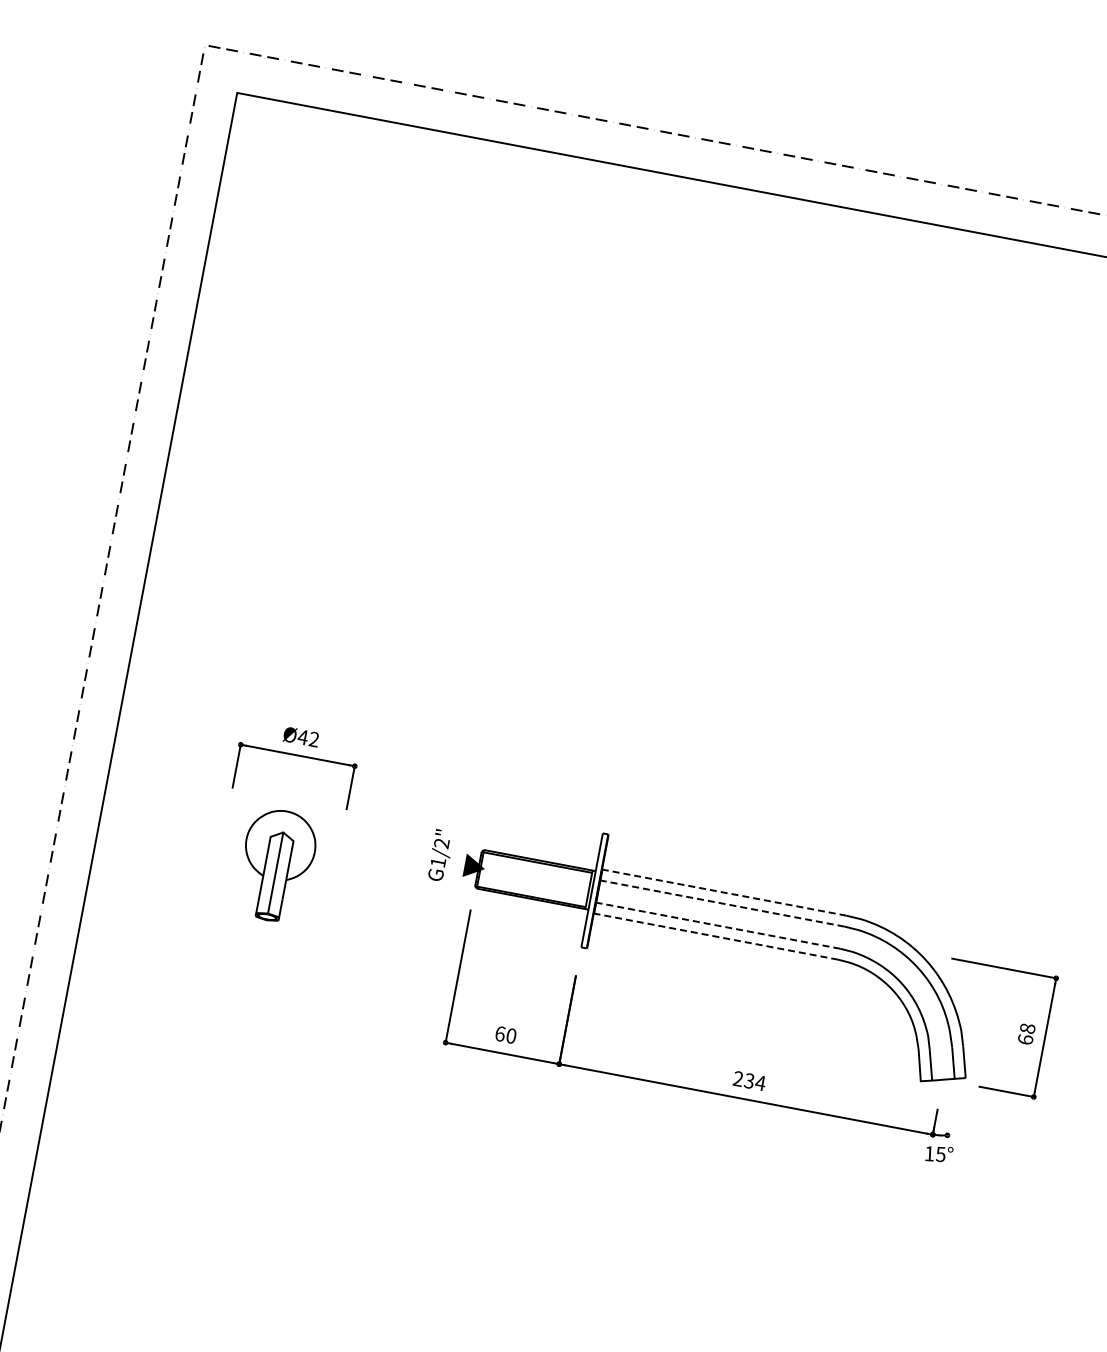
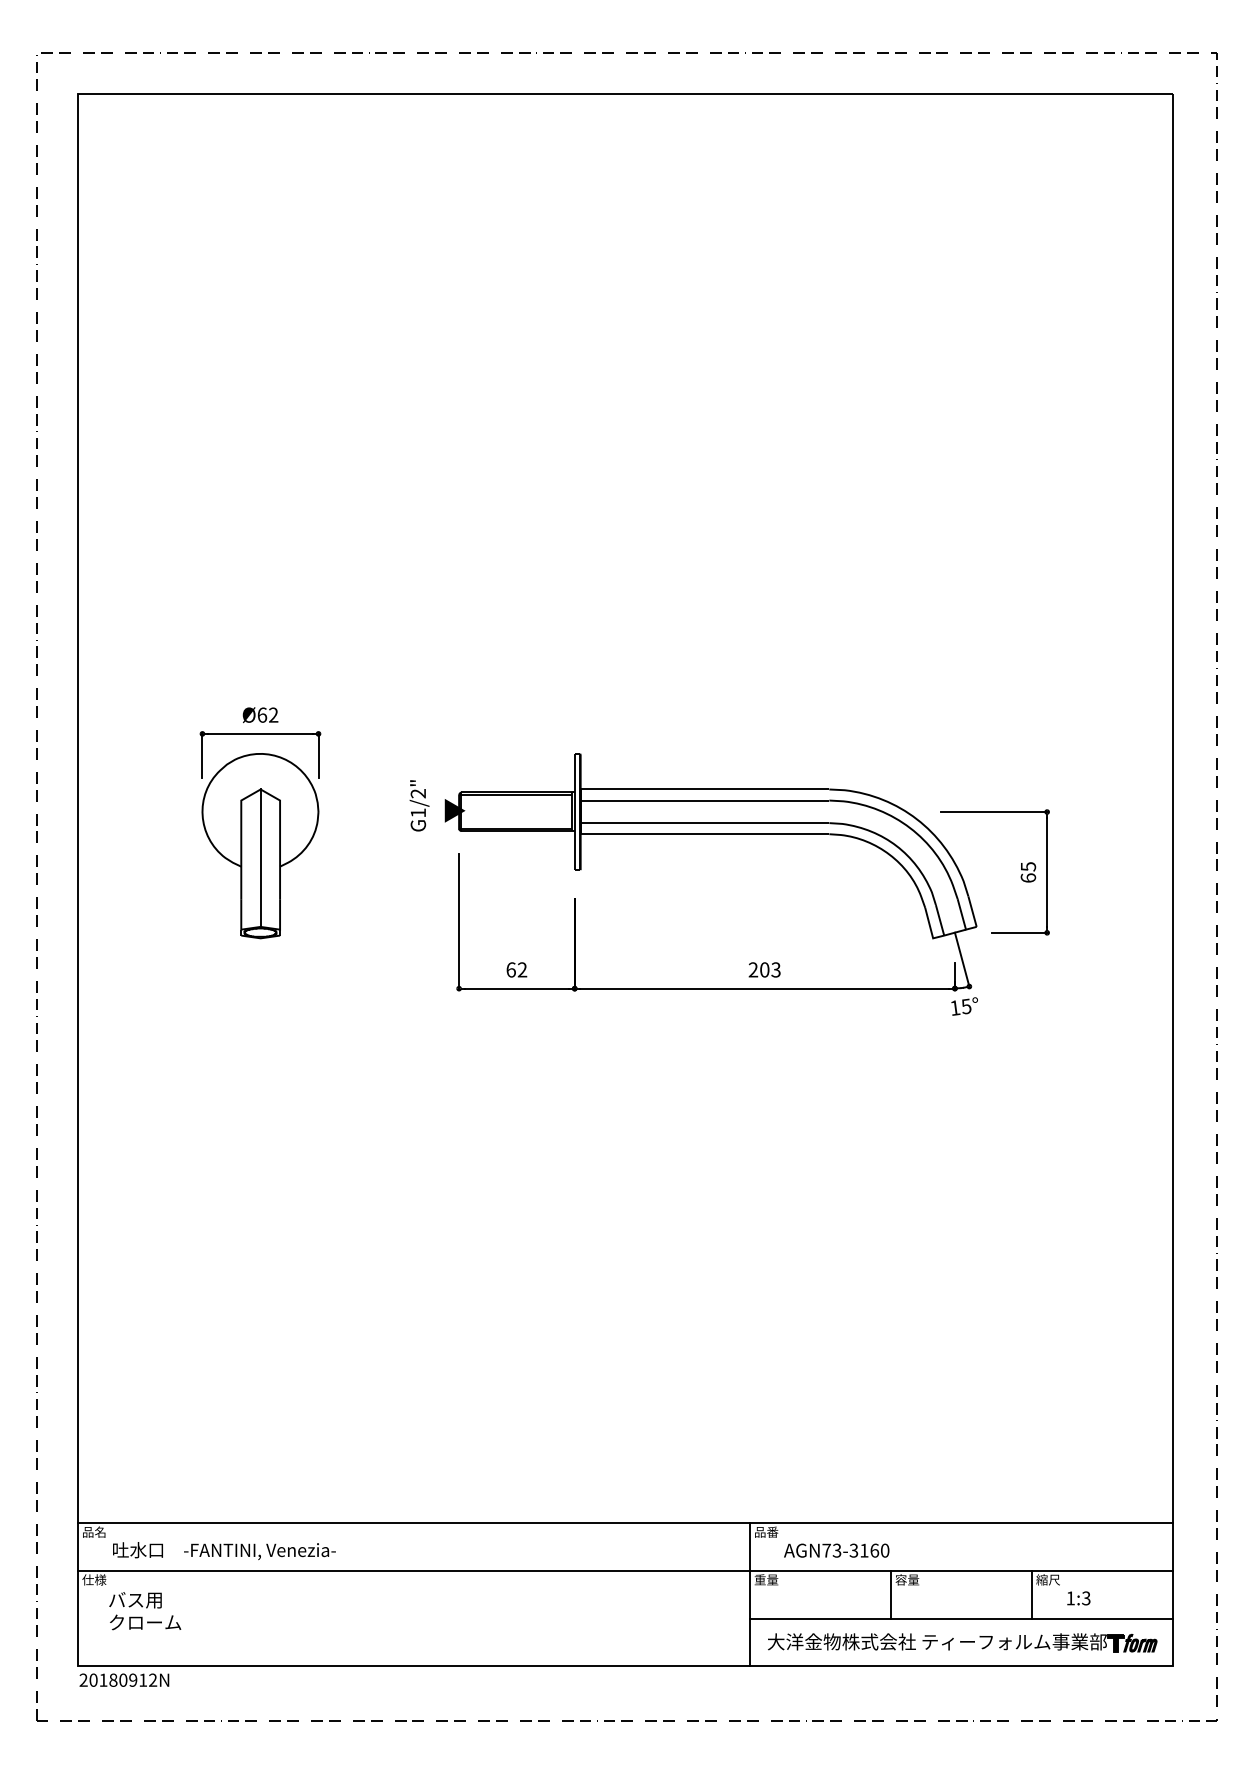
text: (303, 736) -> (262, 714), Ø42 -> Ø62
part: (276, 866) -> (260, 846), size x1.67
line: (723, 892) -> (704, 789), dashed -> solid
line: (721, 903) -> (704, 800), dashed -> solid
line: (717, 925) -> (704, 823), dashed -> solid
line: (715, 936) -> (704, 834), dashed -> solid
text: (1026, 1028) -> (1027, 866), 68 -> 65
text: (511, 1035) -> (522, 969), 60 -> 62
text: (755, 1081) -> (770, 969), 234 -> 203
line: (944, 1107) -> (961, 959), added

